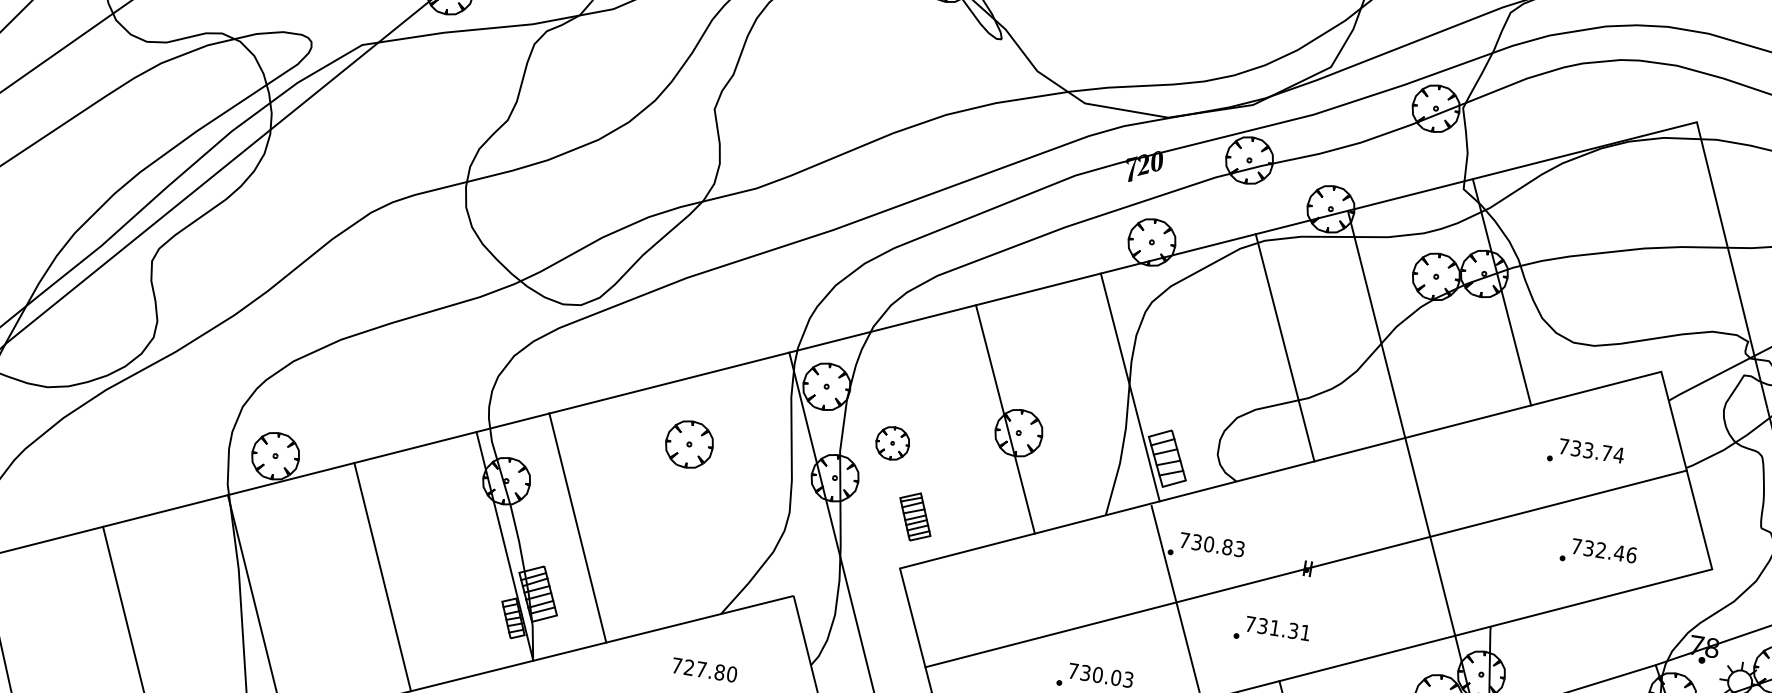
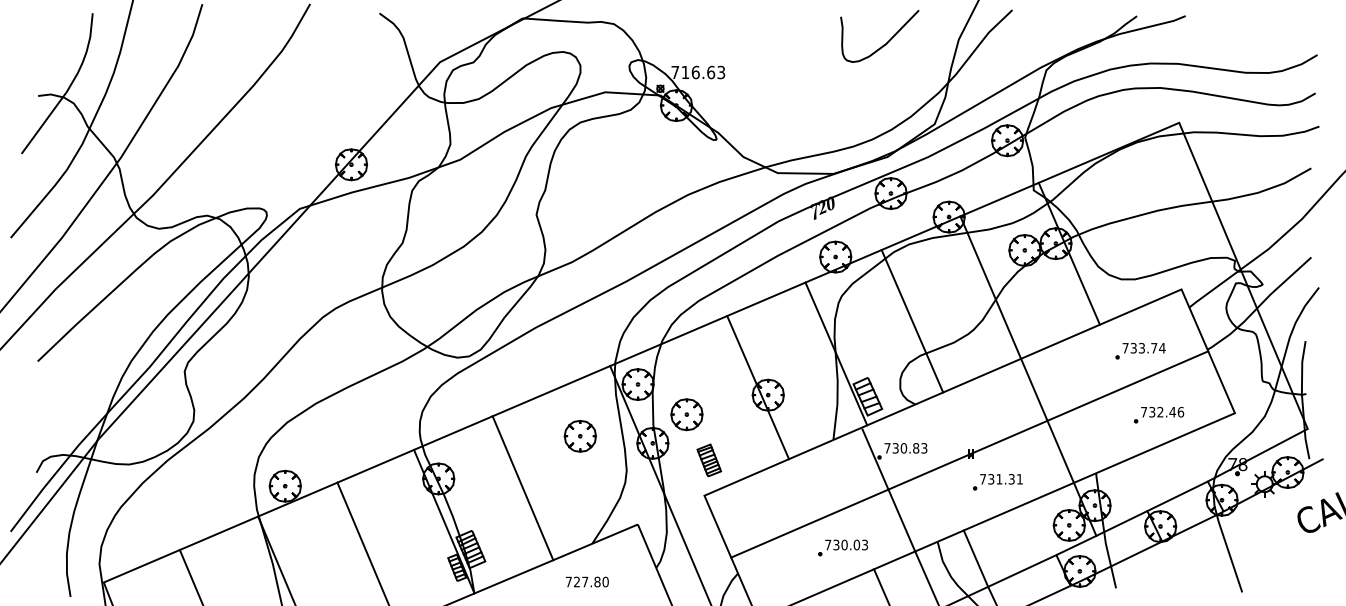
line: (1285, 348) -> (912, 321), moved
part: (892, 442) -> (686, 414), size x1.43
part: (688, 443) -> (579, 435), moved
line: (577, 528) -> (522, 488), moved
part: (1271, 632) -> (997, 482), moved

